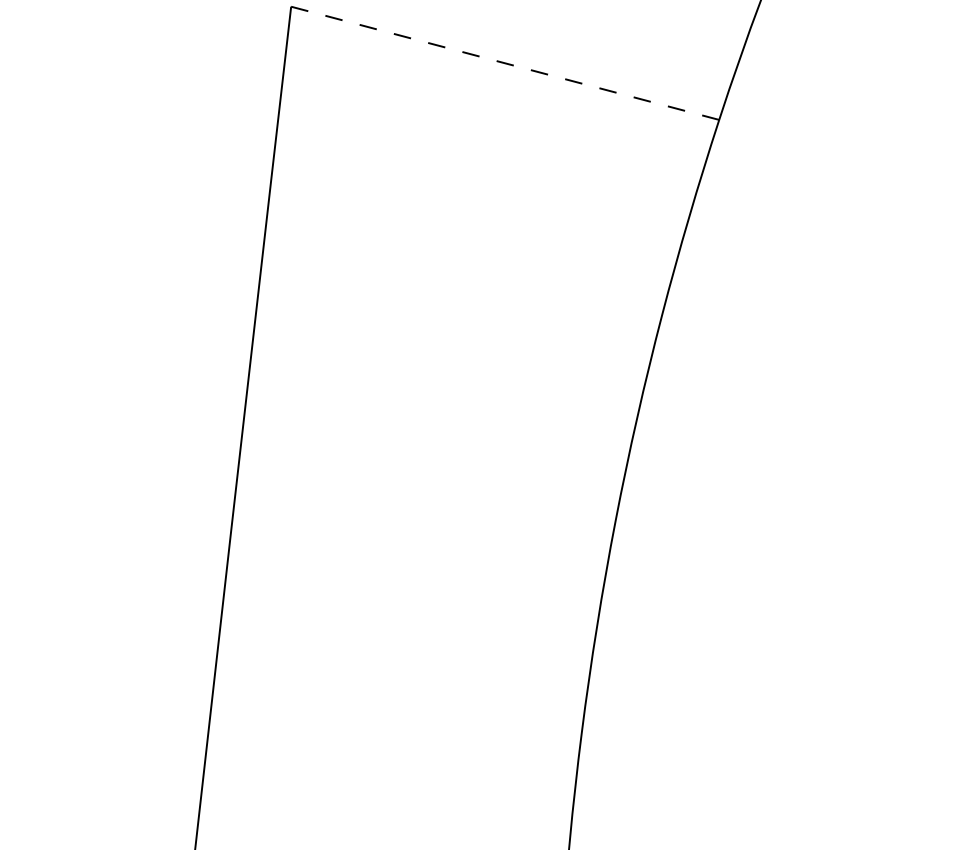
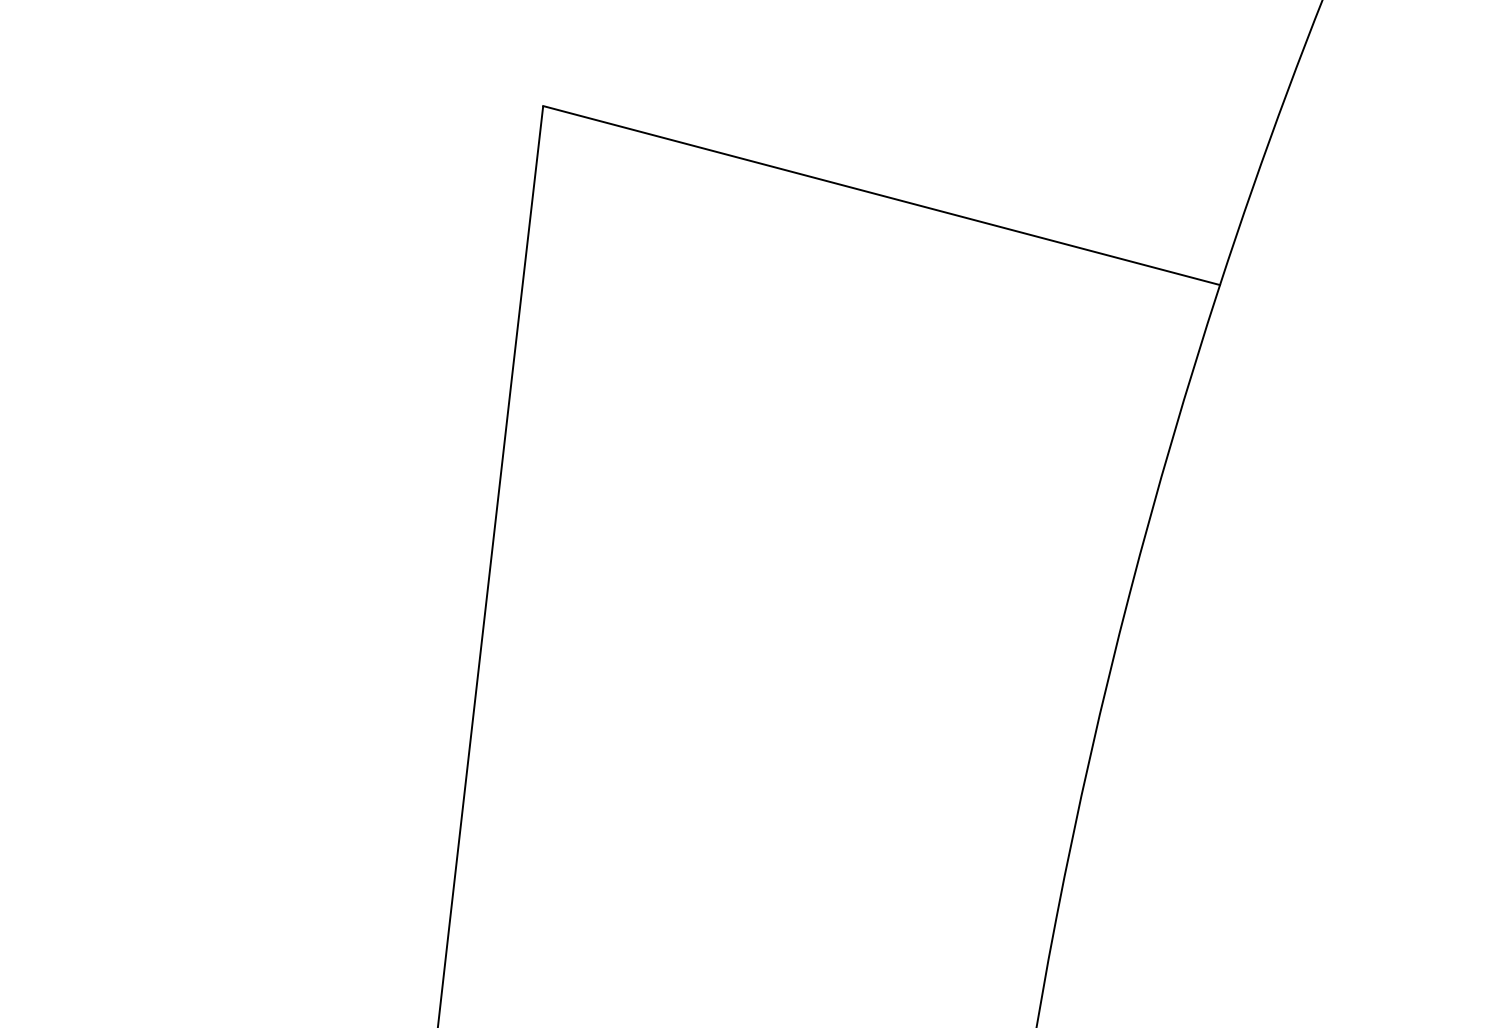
line: (505, 63) -> (882, 195), dashed -> solid

